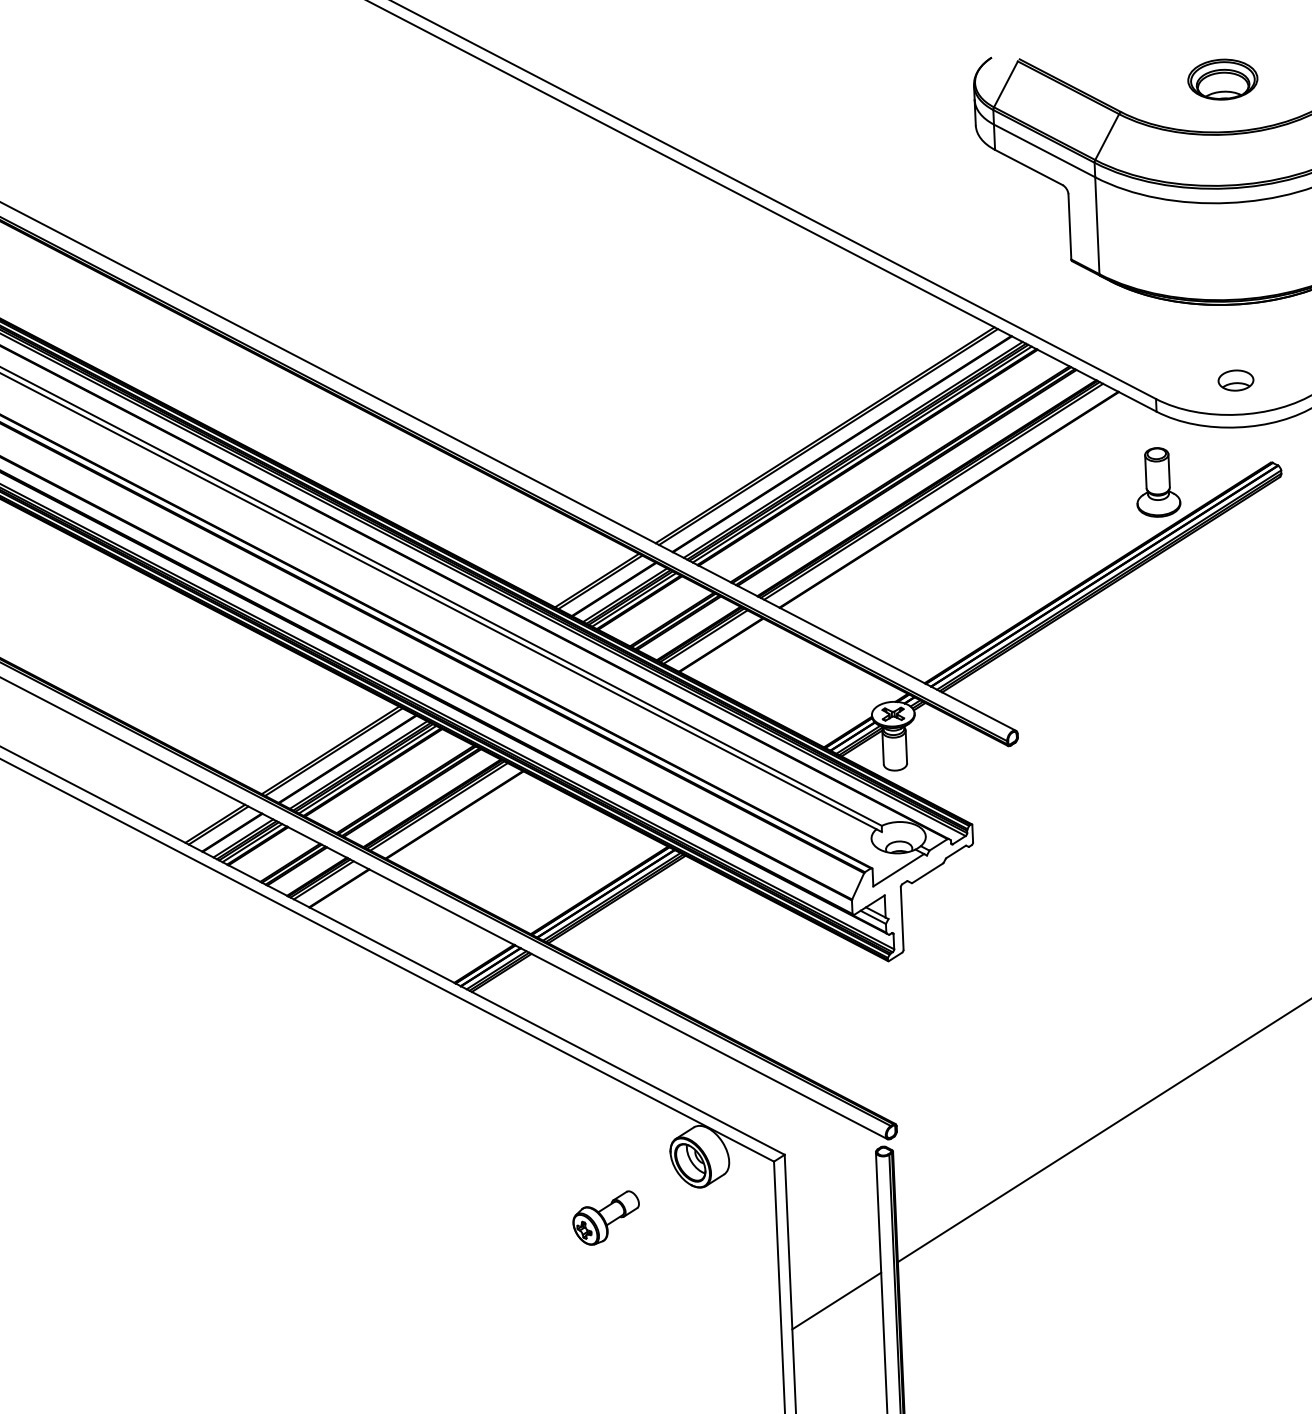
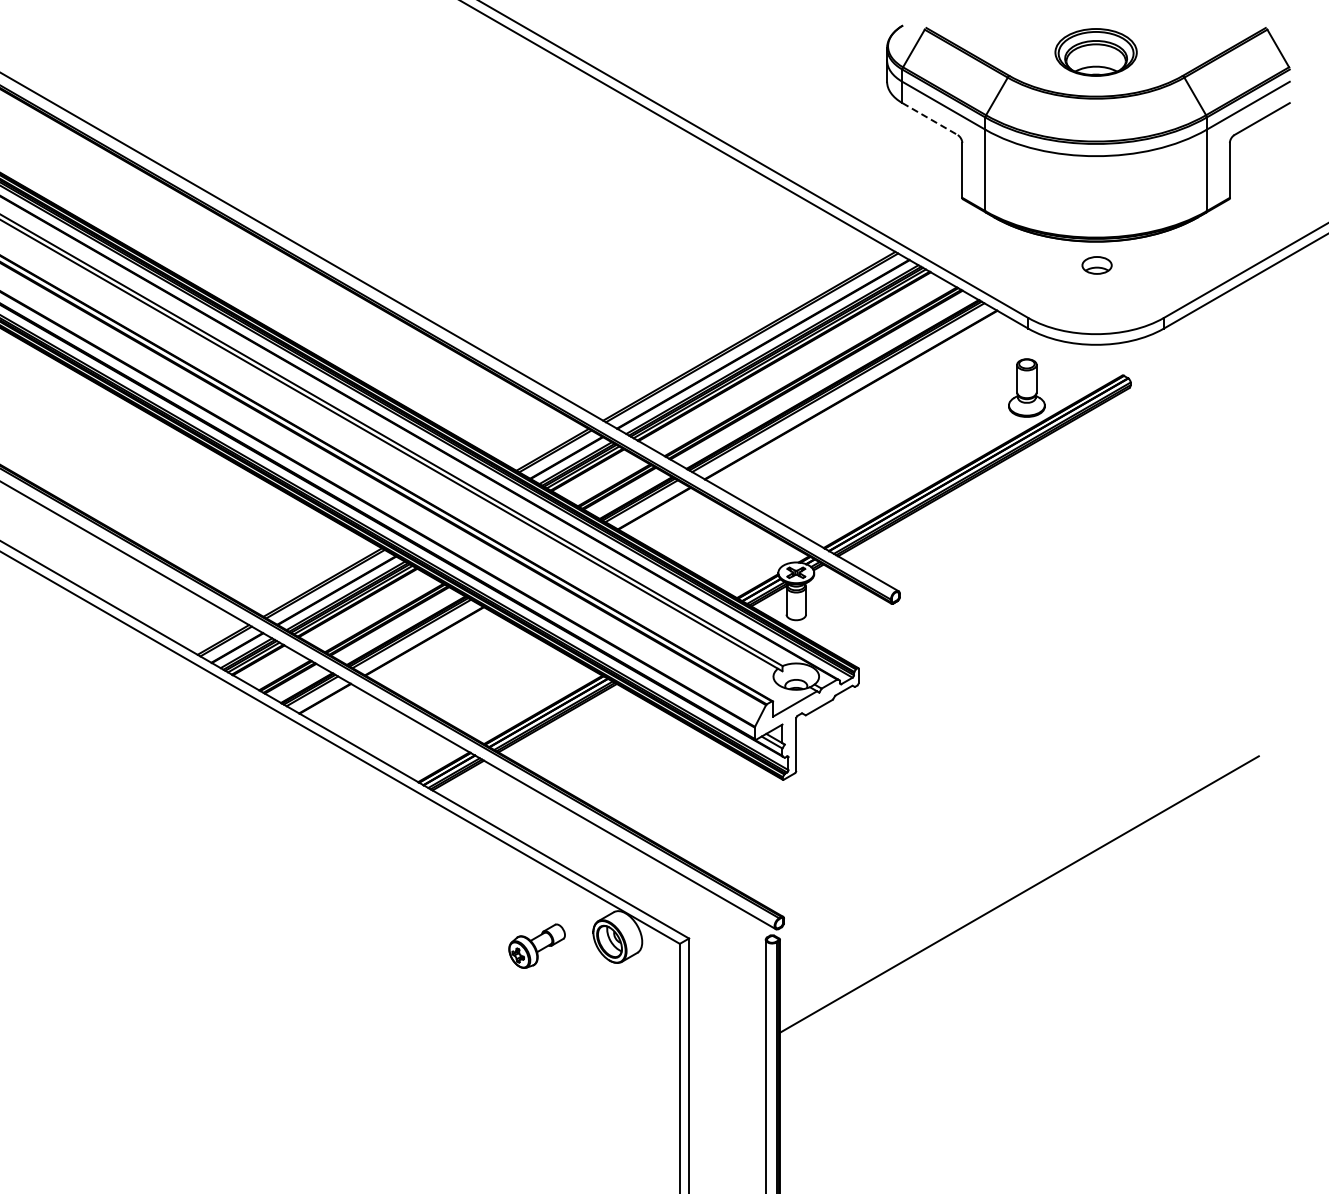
part: (1222, 79) -> (1095, 52), size x1.4
line: (1029, 167) -> (930, 119), solid -> dashed
part: (1235, 380) -> (1096, 265), moved
part: (605, 1217) -> (536, 945), moved
line: (836, 1301) -> (727, 1063), removed

